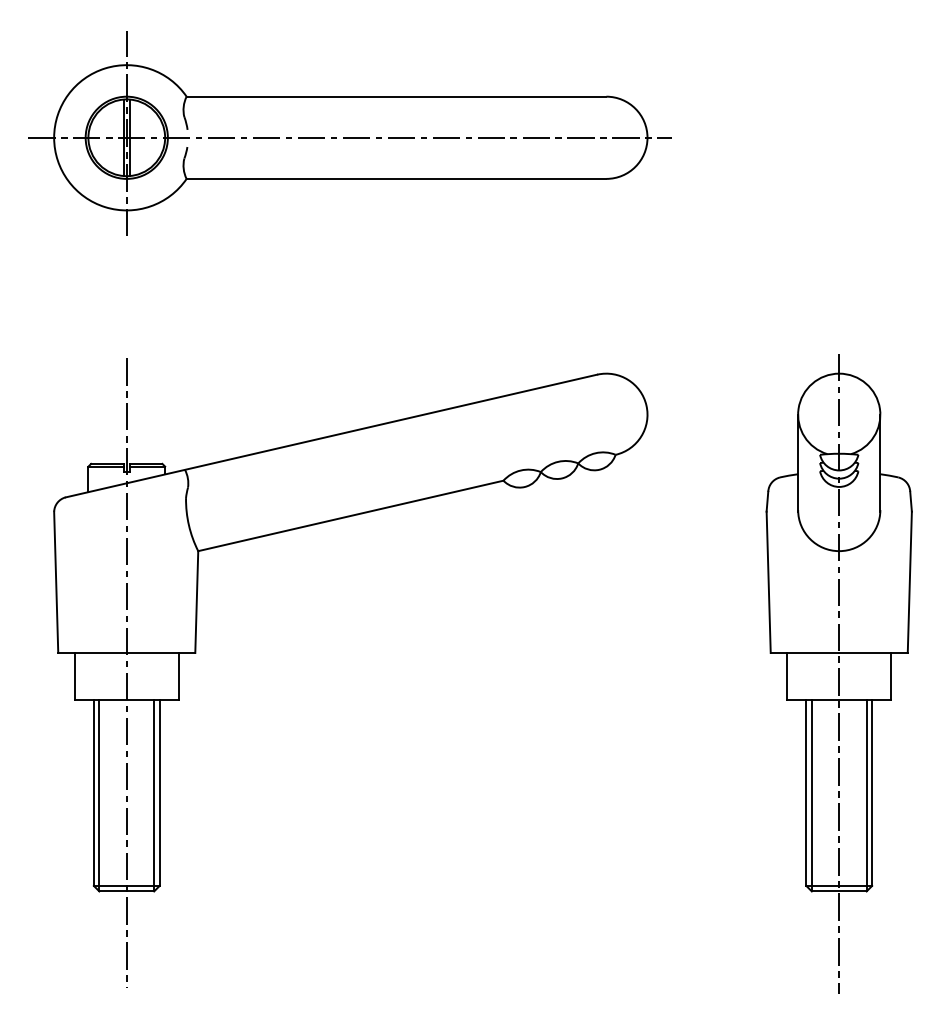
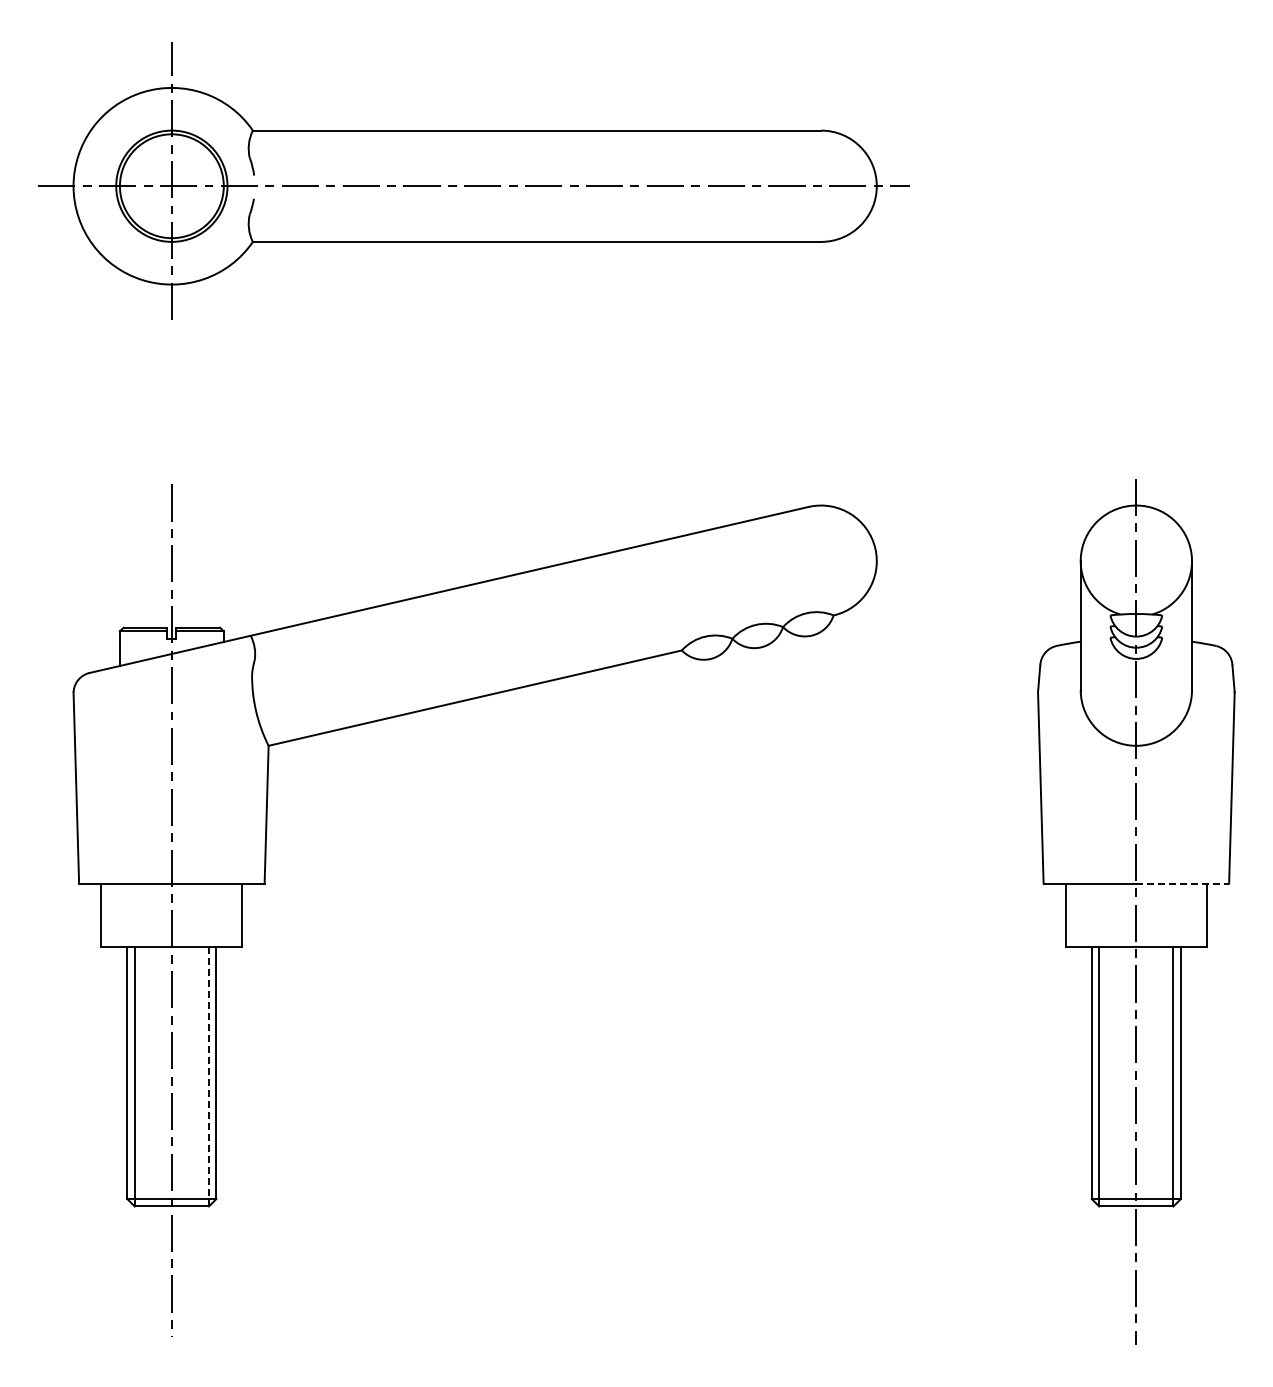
line: (123, 137) -> (167, 186), removed
line: (130, 137) -> (176, 186), removed
line: (874, 652) -> (1183, 883), solid -> dashed
line: (153, 795) -> (208, 1076), solid -> dashed

